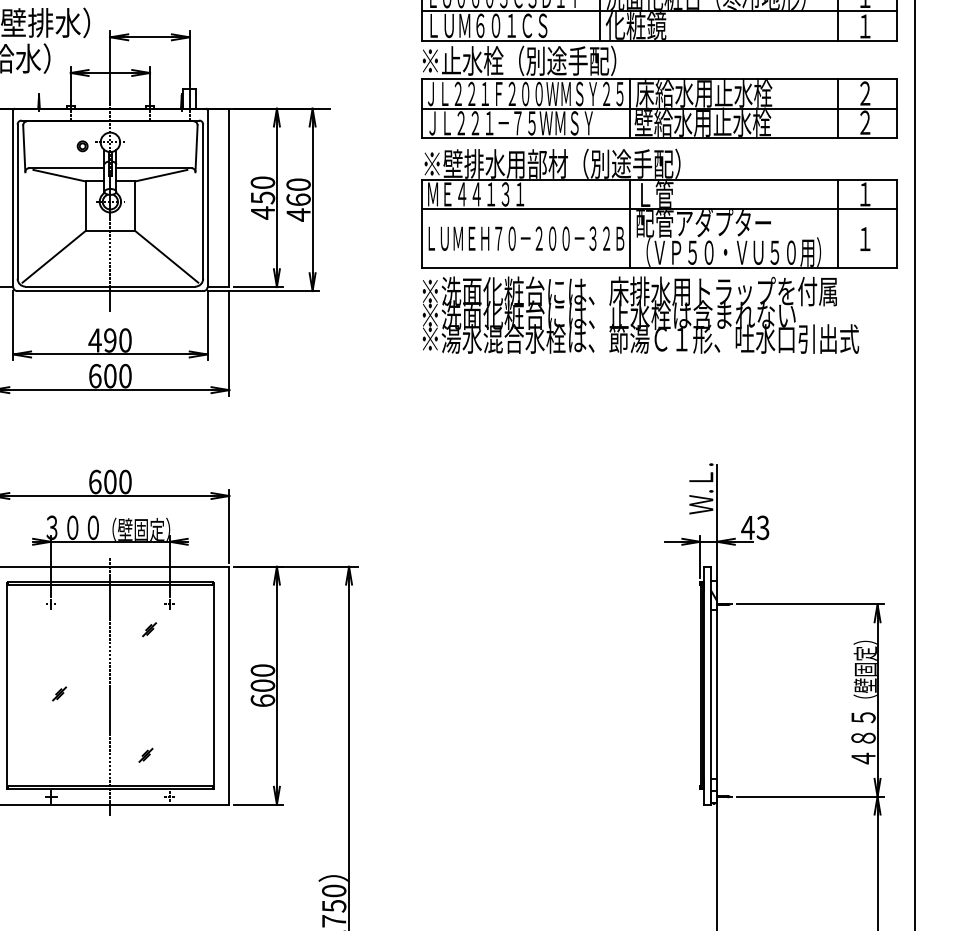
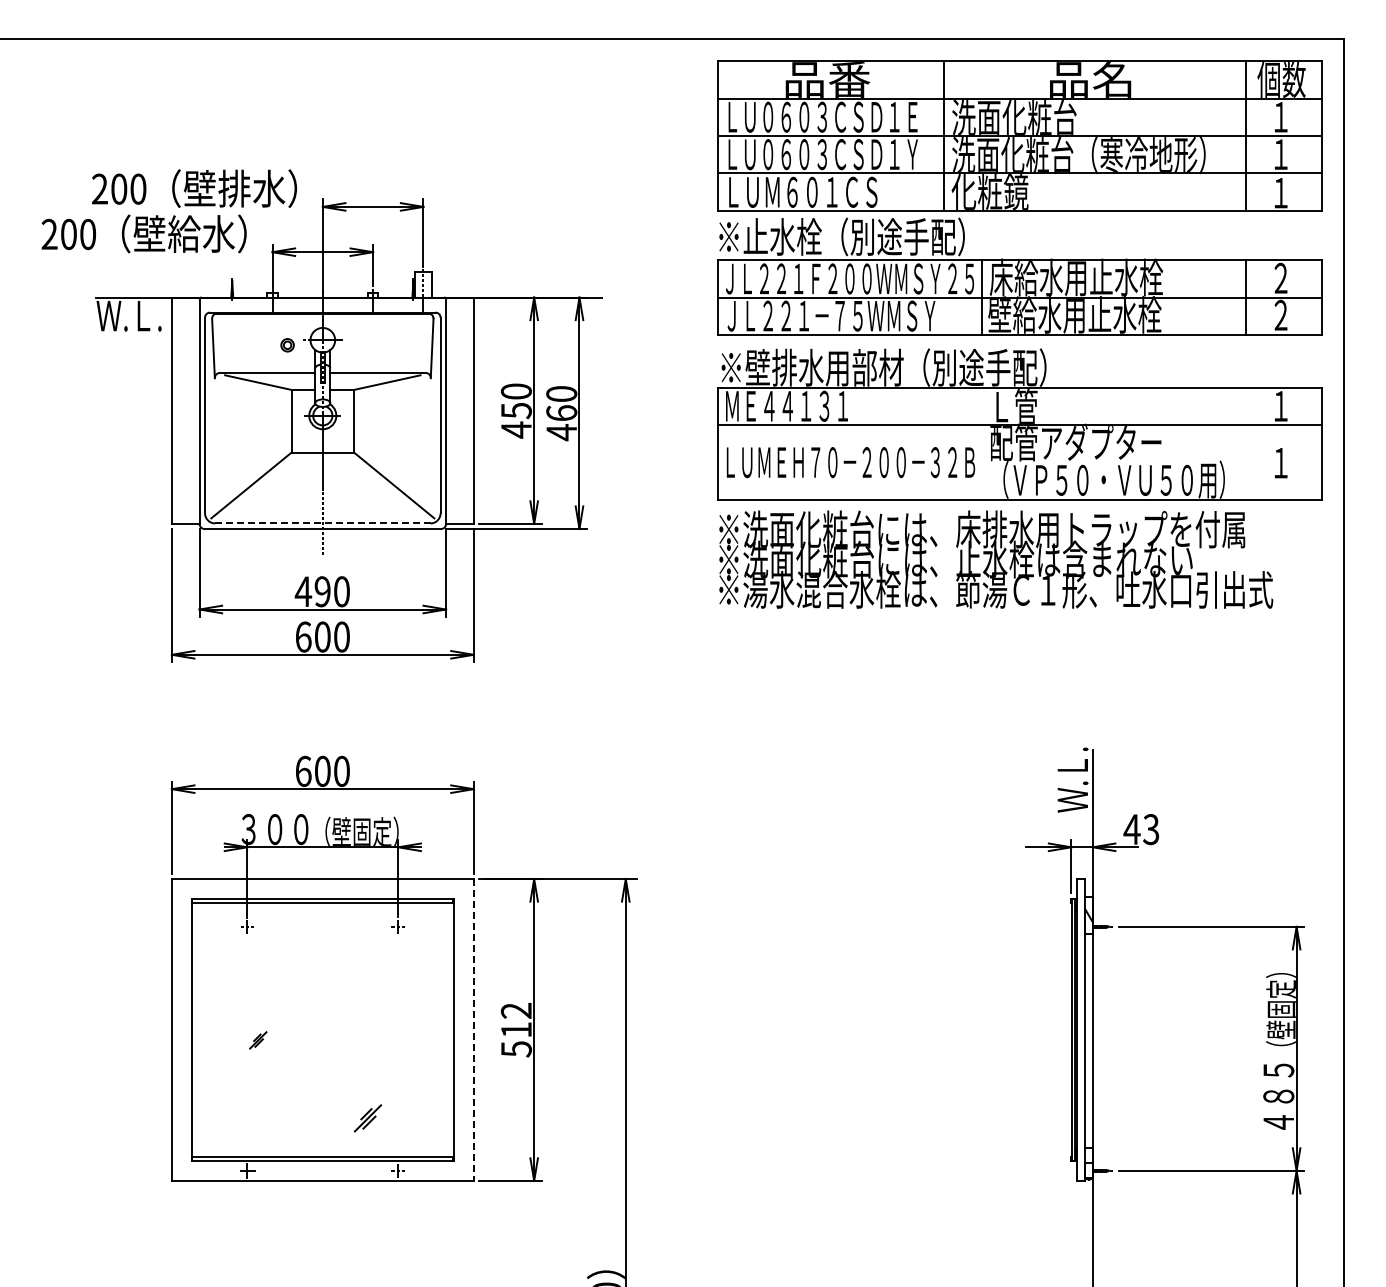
line: (630, 223) -> (982, 443), removed
line: (838, 223) -> (1246, 443), removed
line: (110, 286) -> (322, 523), solid -> dashed
part: (149, 629) -> (372, 958), removed
line: (229, 685) -> (473, 1029), solid -> dashed
text: (262, 685) -> (516, 1029), 600 -> 512
line: (110, 686) -> (322, 1031), removed
part: (145, 755) -> (367, 1118), size x1.6

